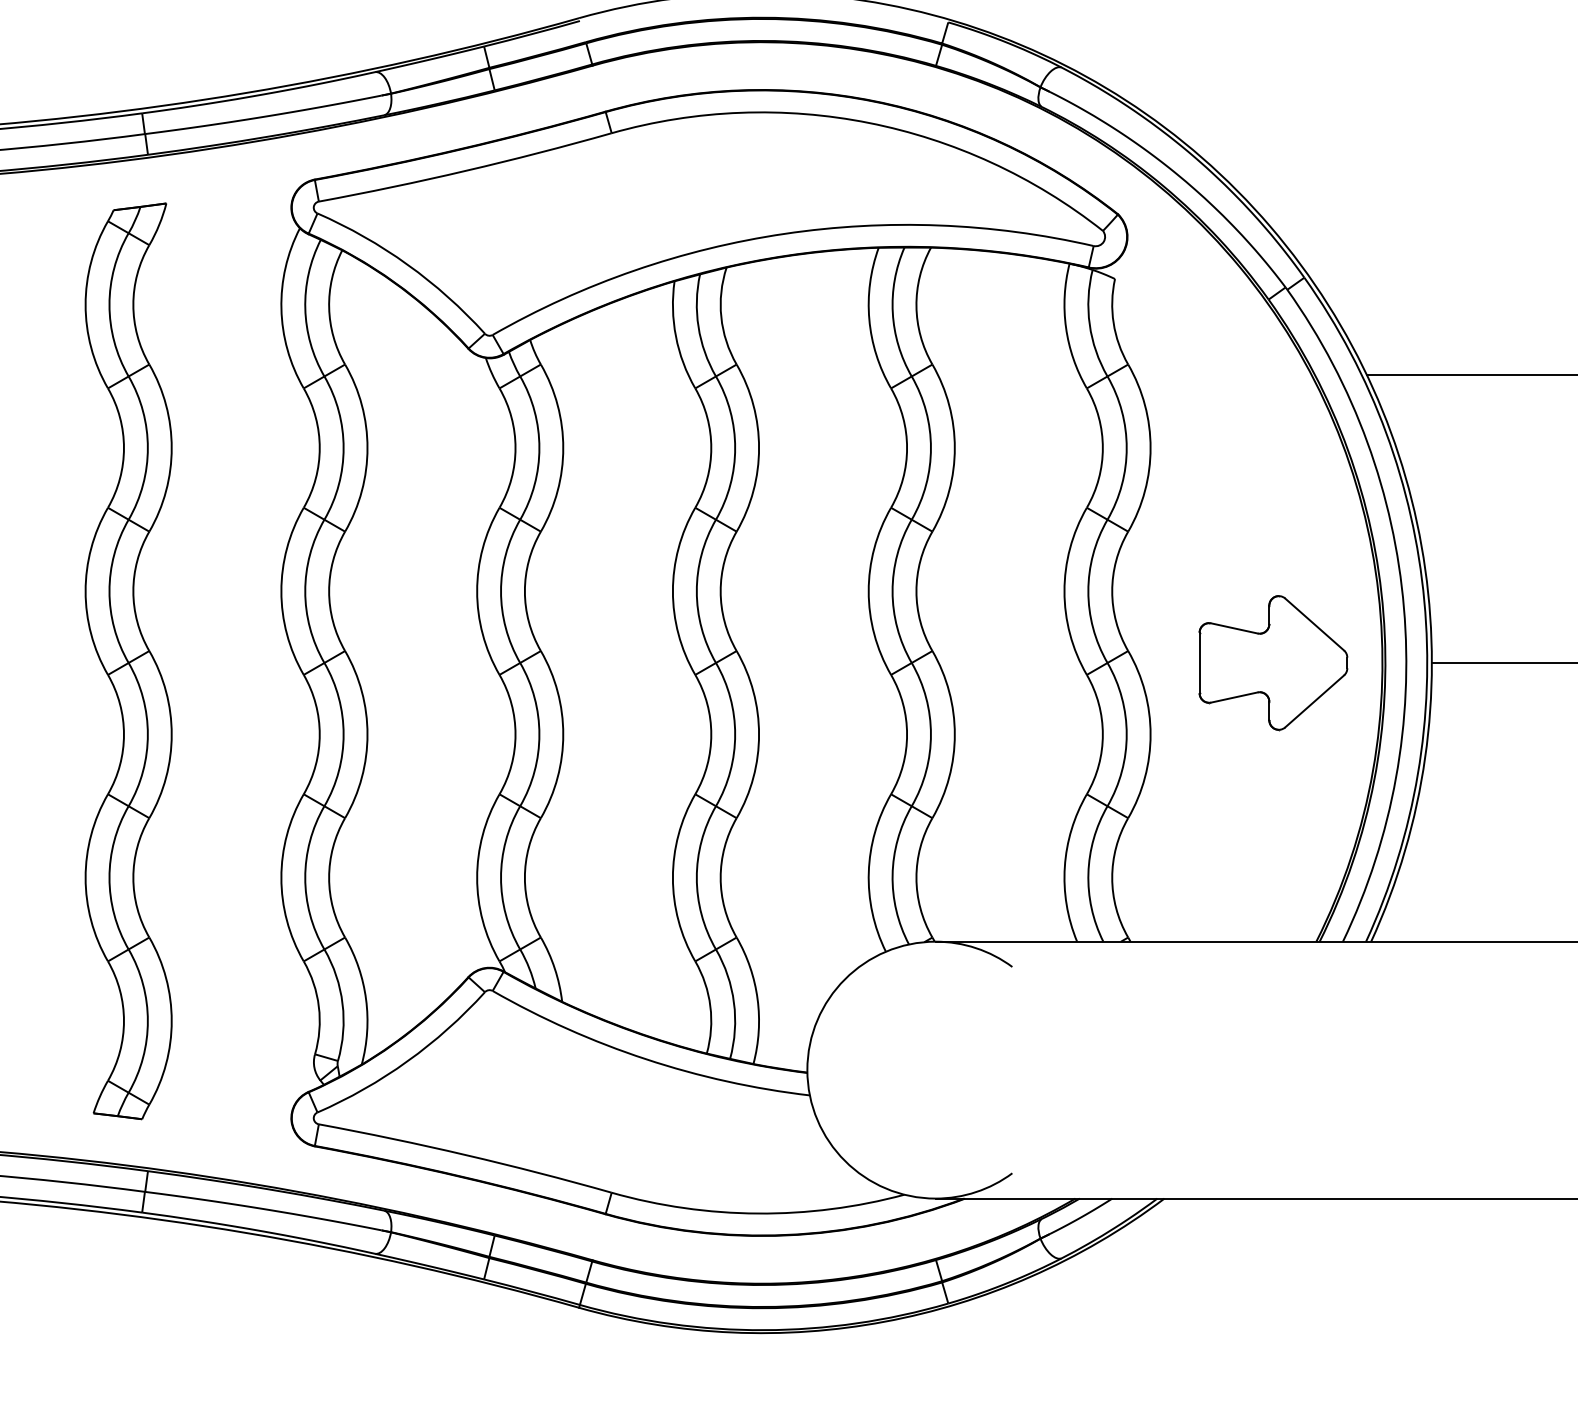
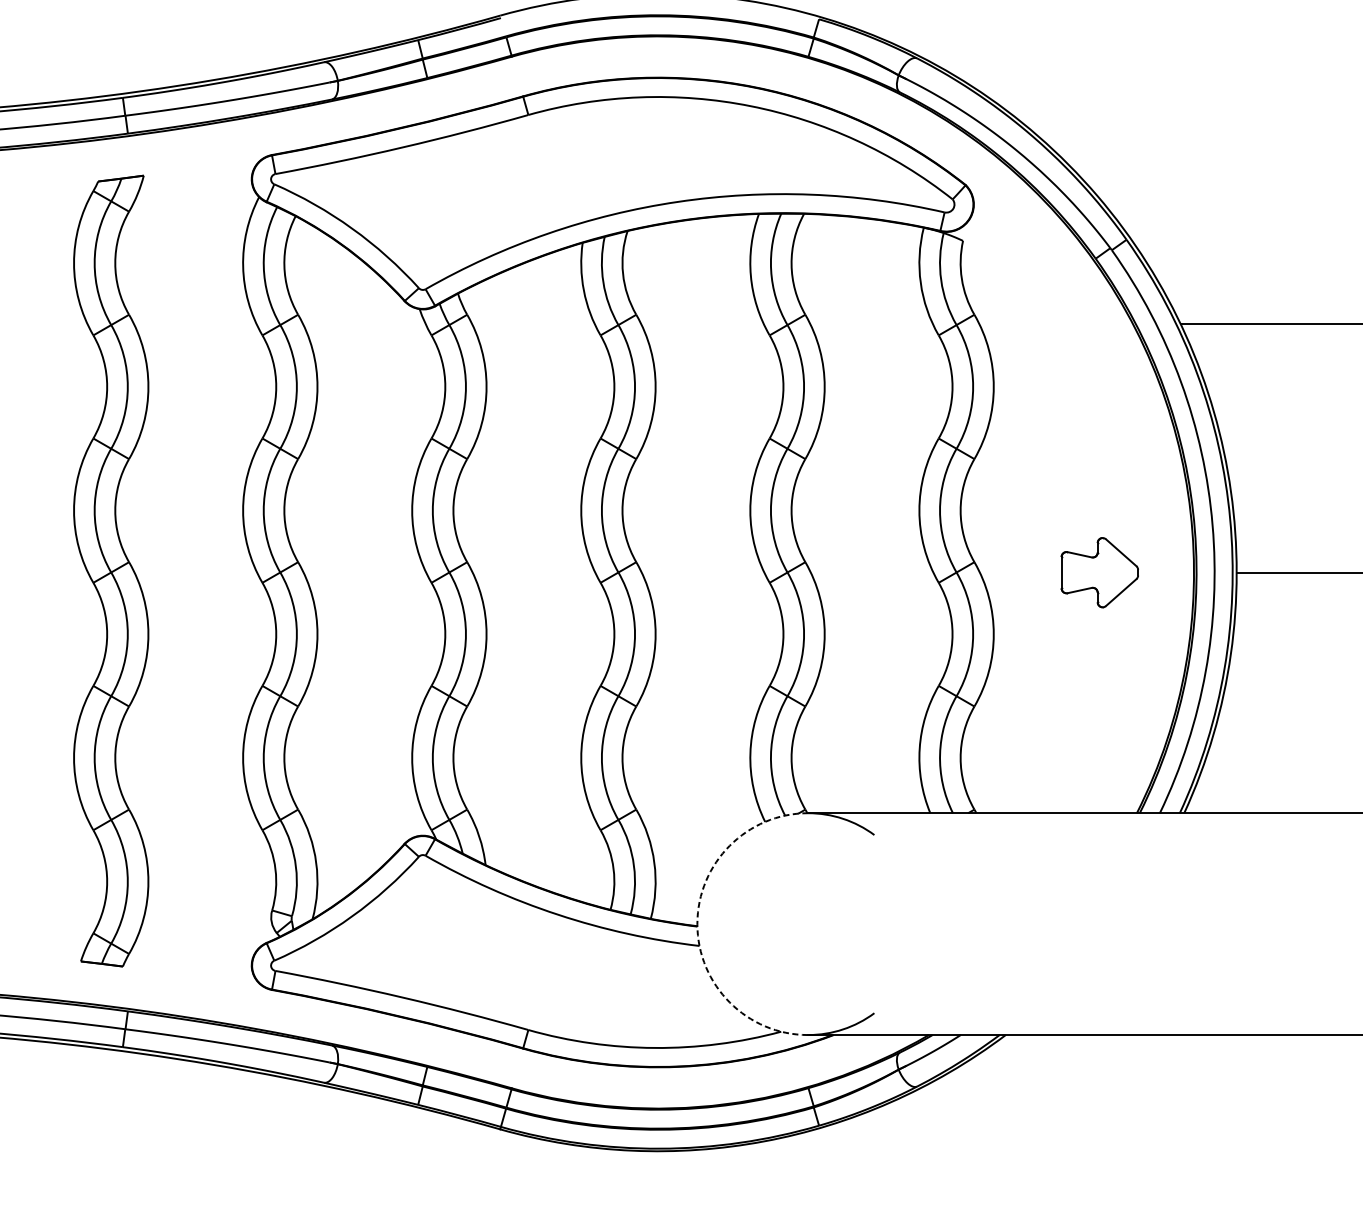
part: (1273, 663) -> (1099, 572), size x0.6
arc: (807, 1070) -> (697, 924), solid -> dashed

